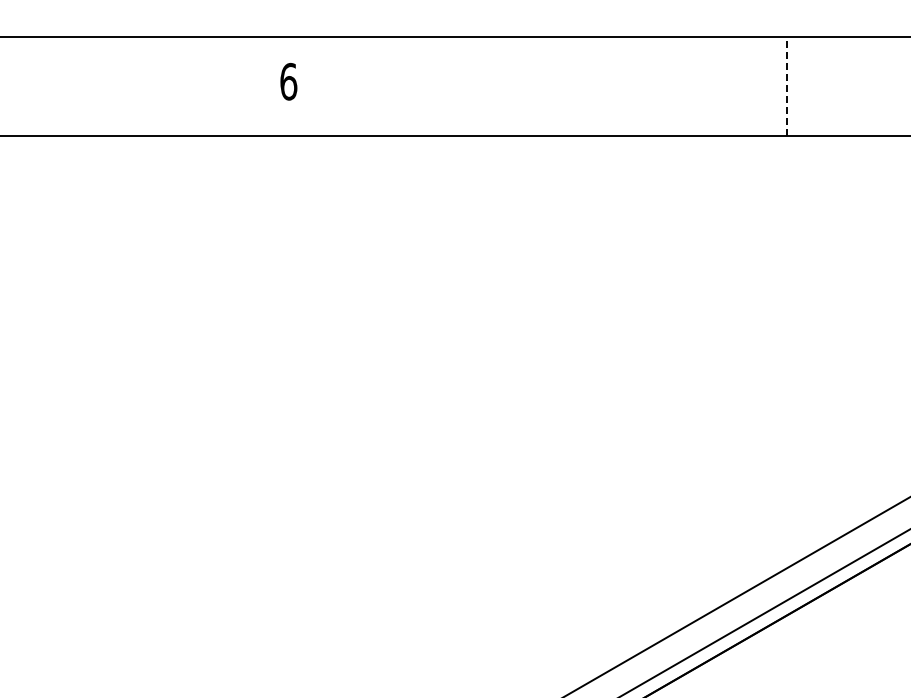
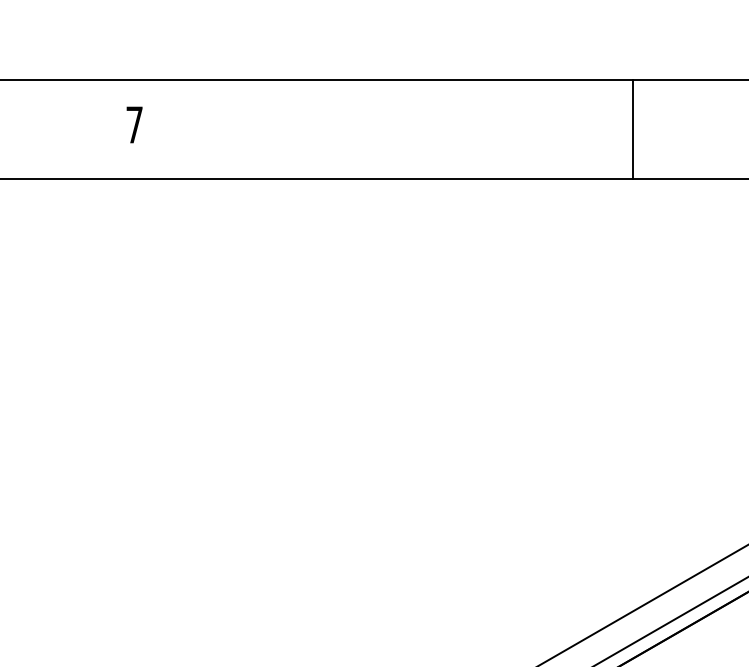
text: (288, 81) -> (134, 124), 6 -> 7
line: (787, 86) -> (633, 129), dashed -> solid

